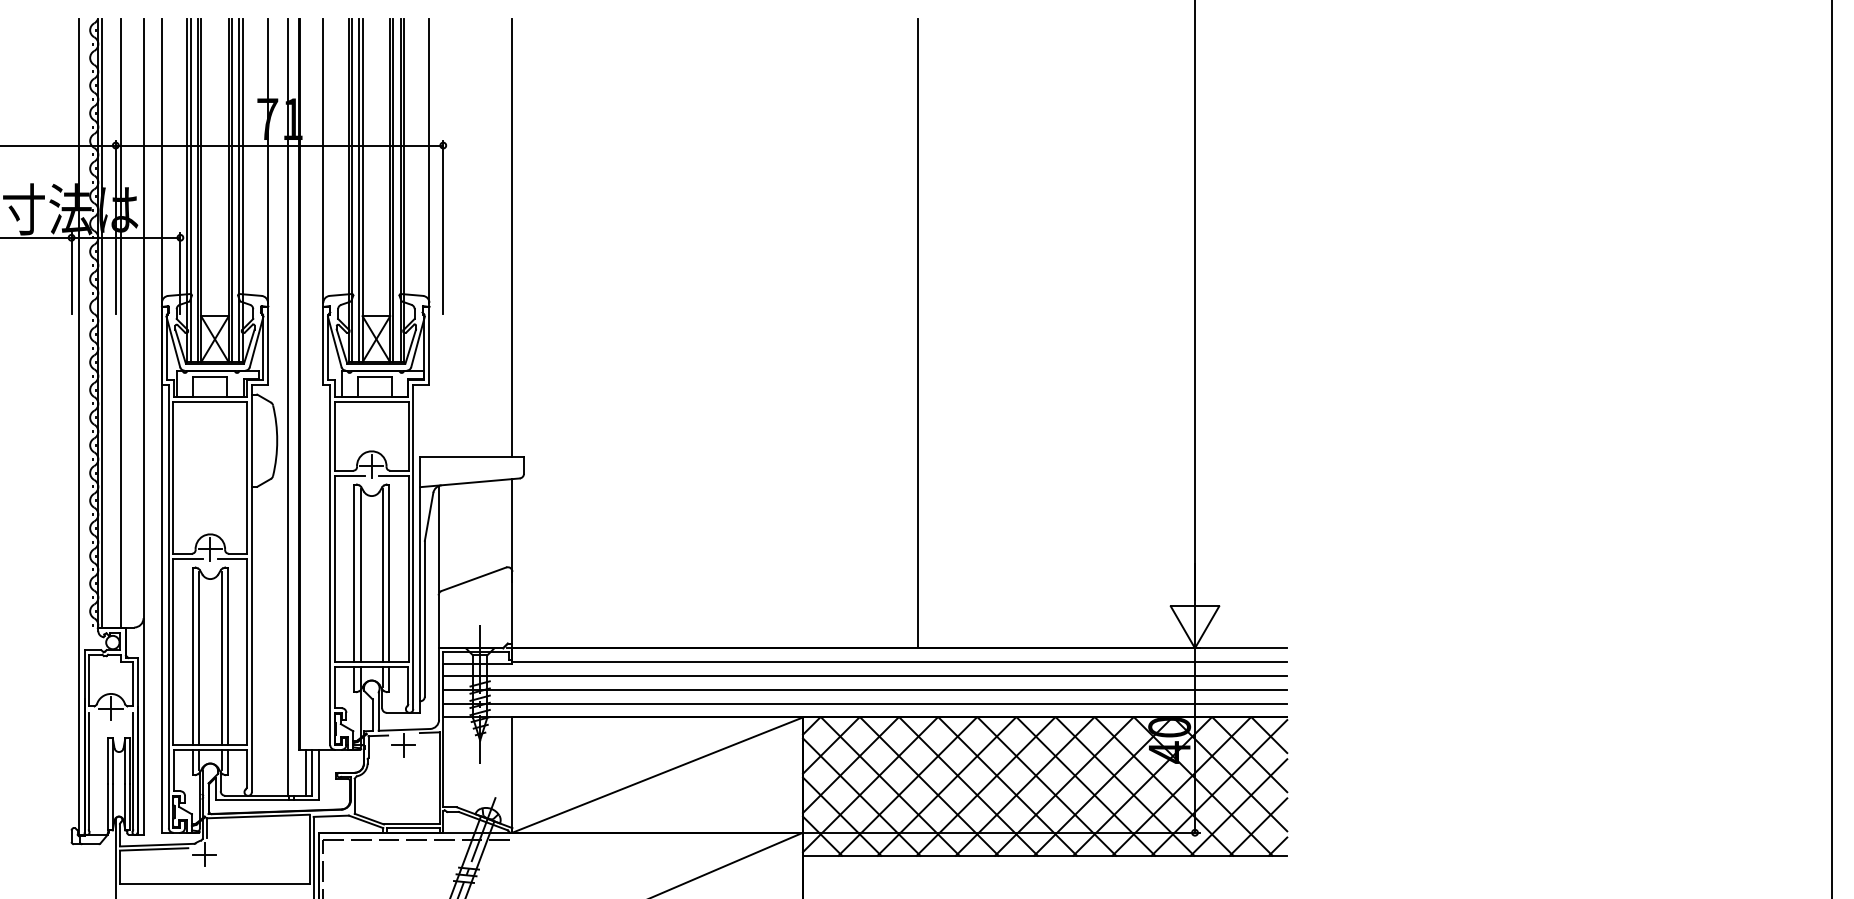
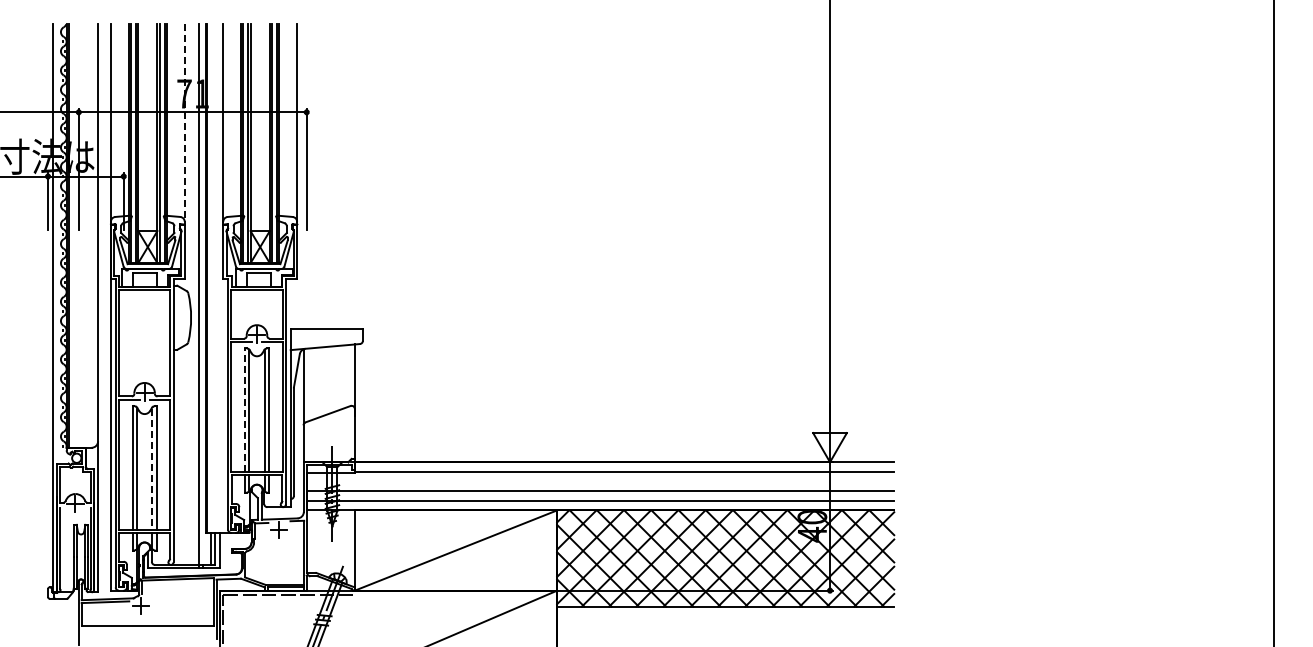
line: (267, 160) -> (184, 122), solid -> dashed
line: (511, 237) -> (354, 176), removed
line: (121, 322) -> (82, 235), removed
line: (918, 334) -> (637, 243), removed
line: (353, 573) -> (244, 410), solid -> dashed
line: (221, 658) -> (152, 469), solid -> dashed
line: (865, 675) -> (600, 481), removed

